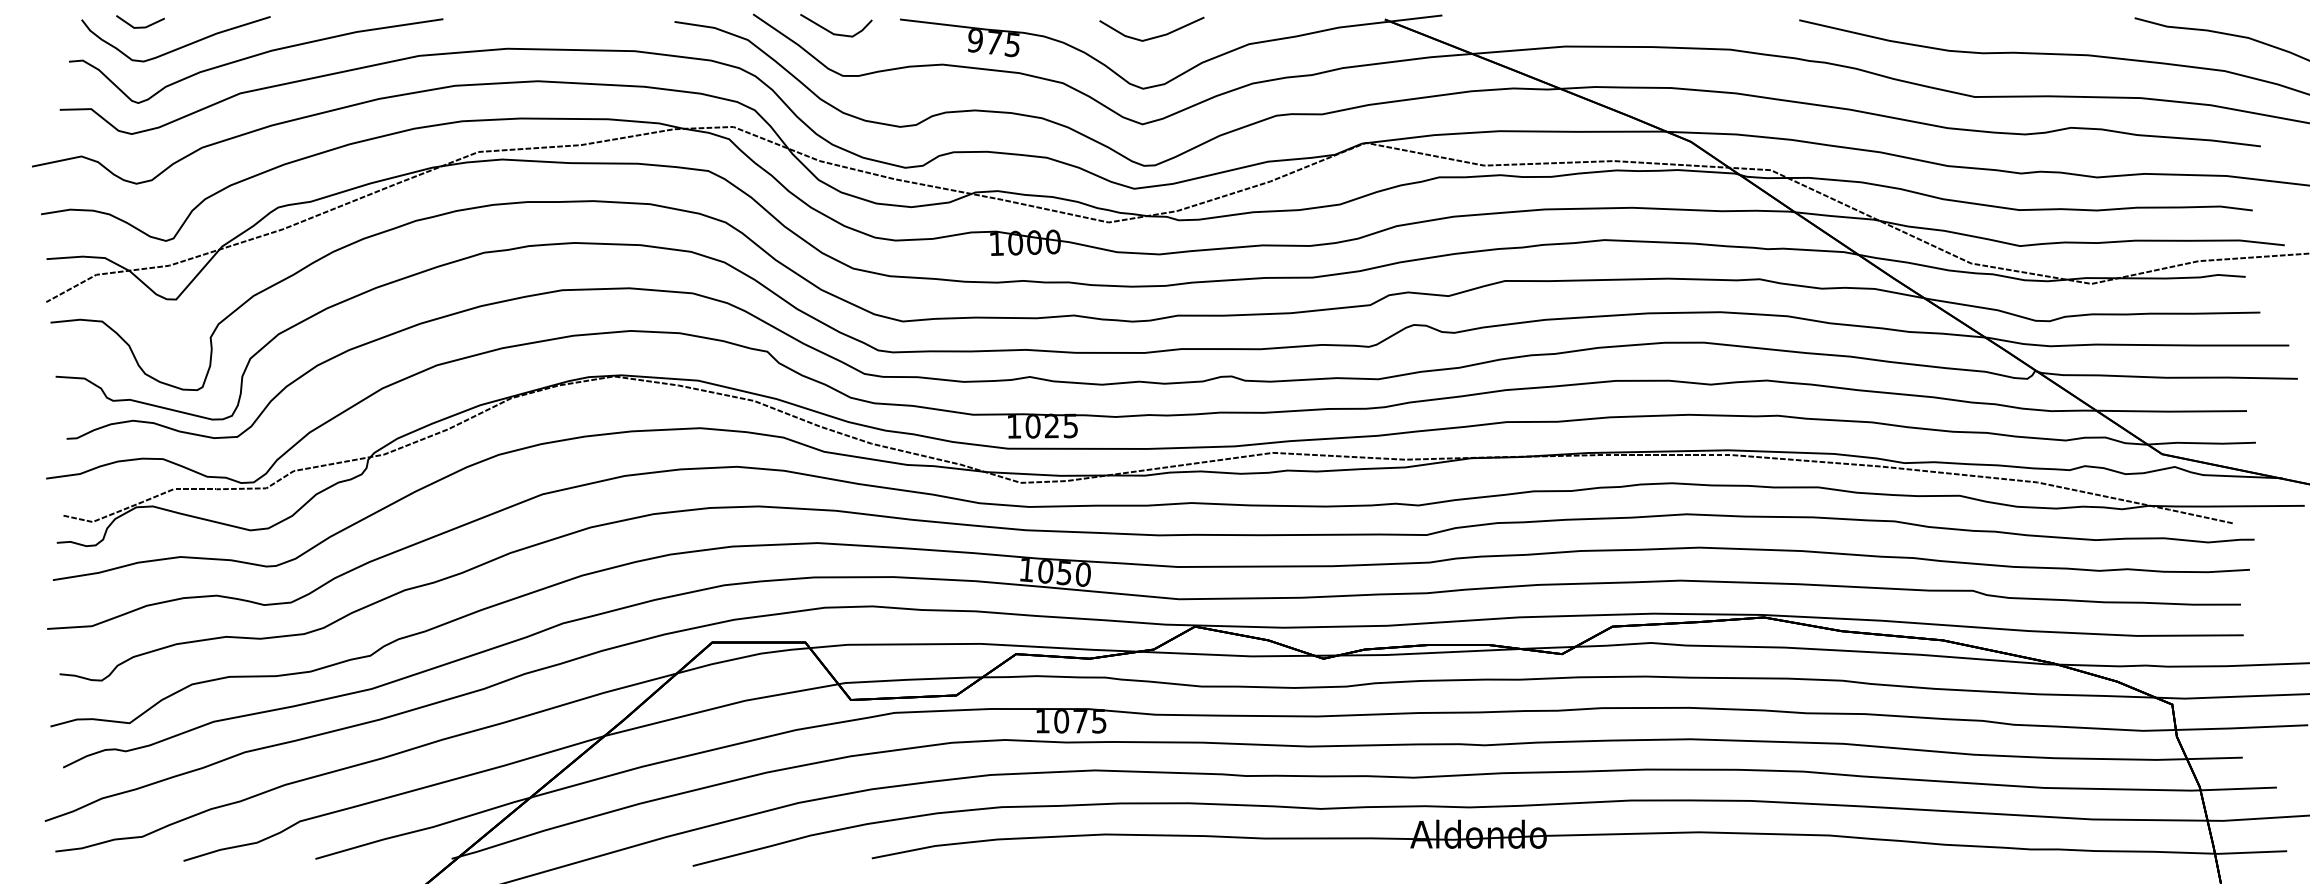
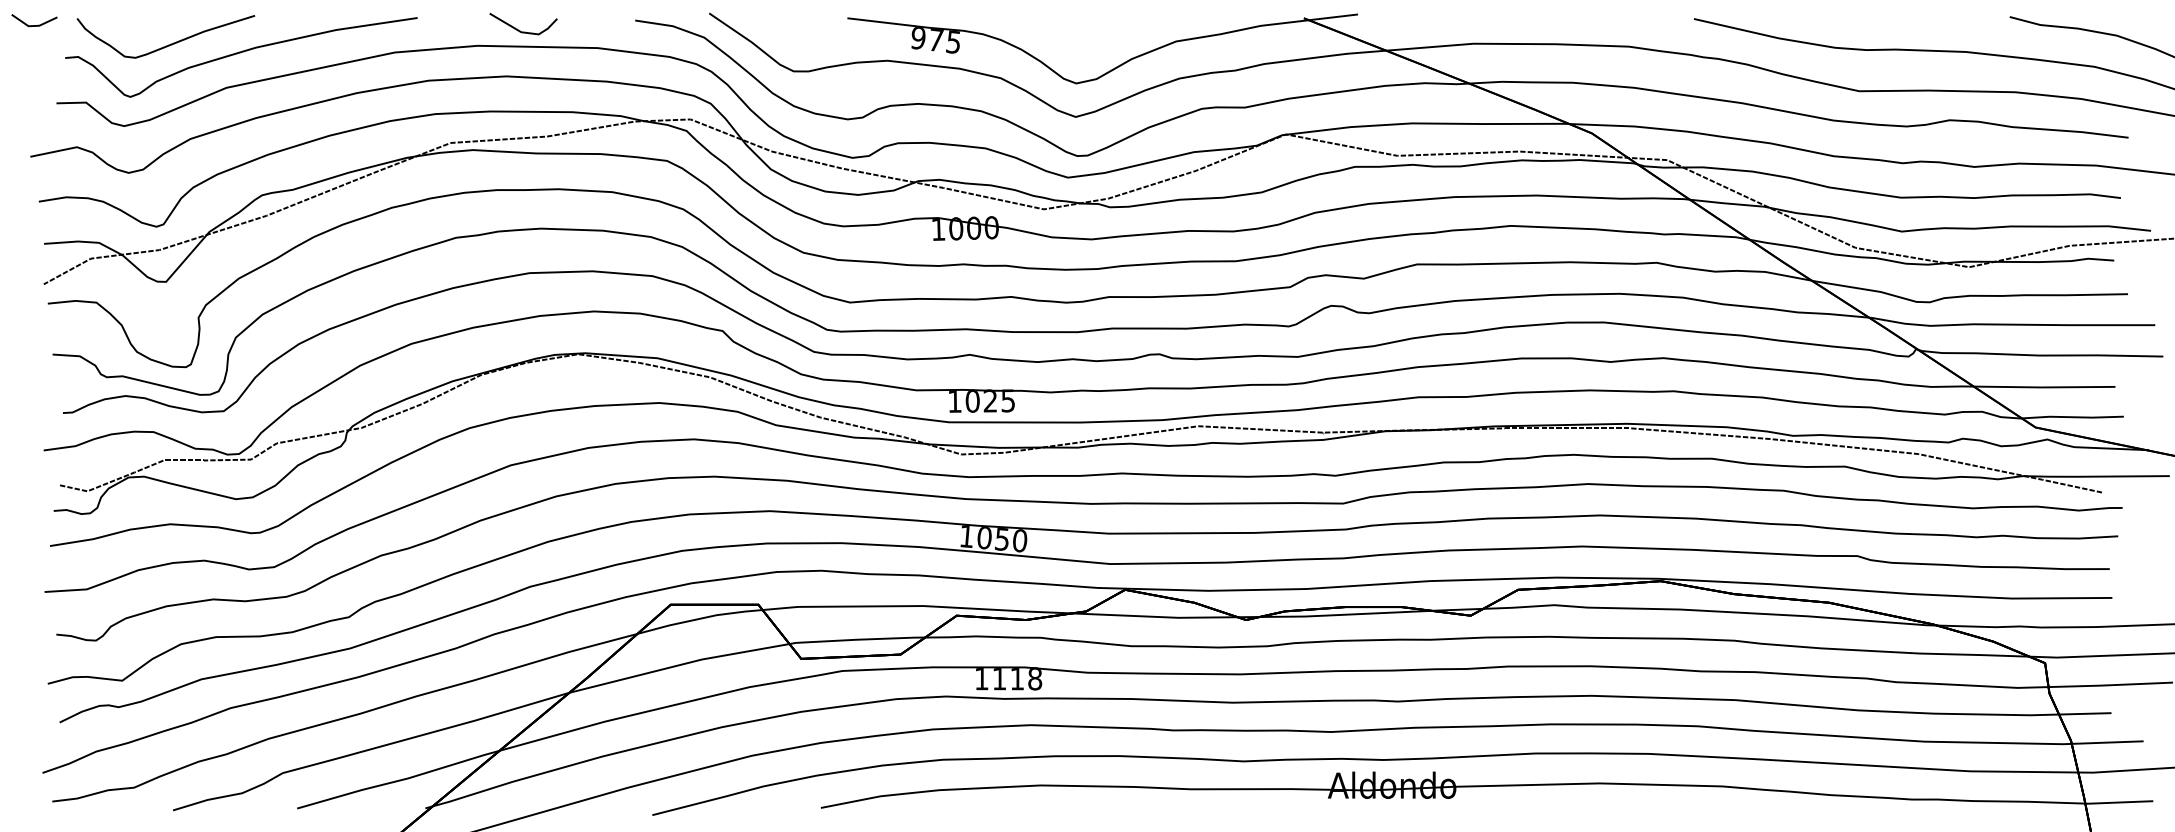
line: (140, 27) -> (34, 25), moved
line: (833, 32) -> (520, 30), moved
line: (1152, 36) -> (1085, 34), removed
text: (1080, 720) -> (1017, 678), 1075 -> 1118

